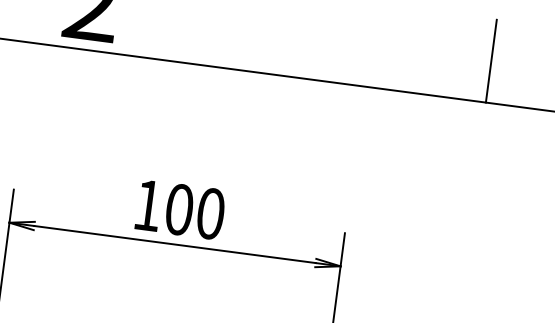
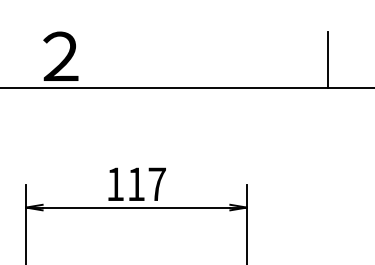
text: (194, 211) -> (146, 184), 100 -> 117

